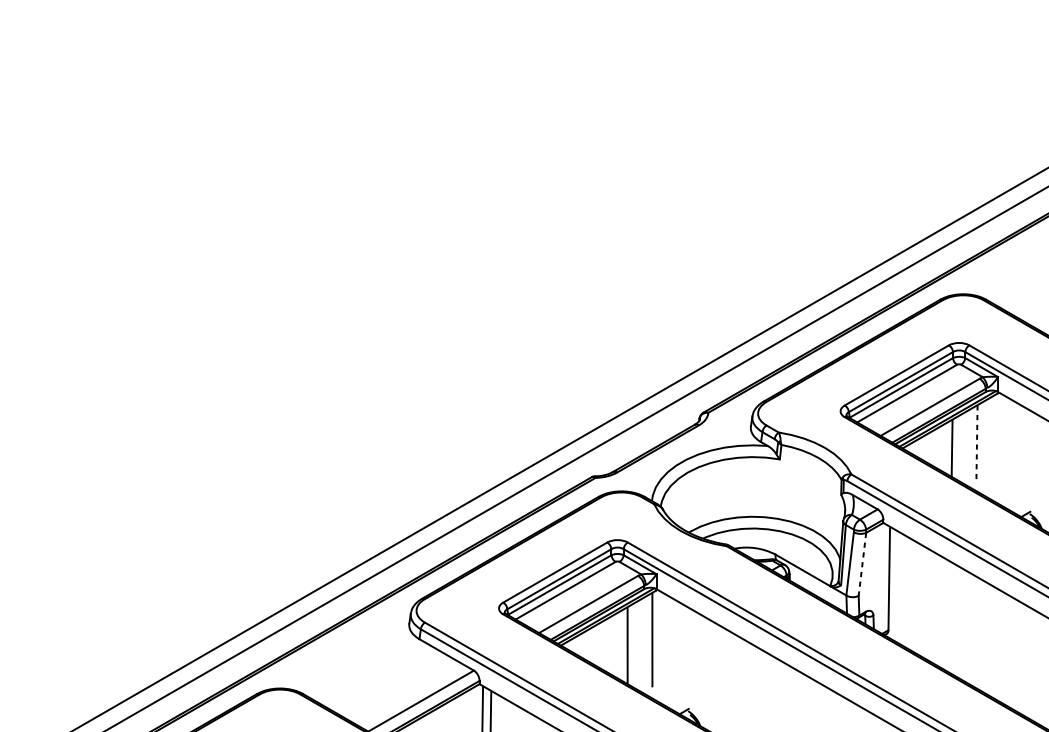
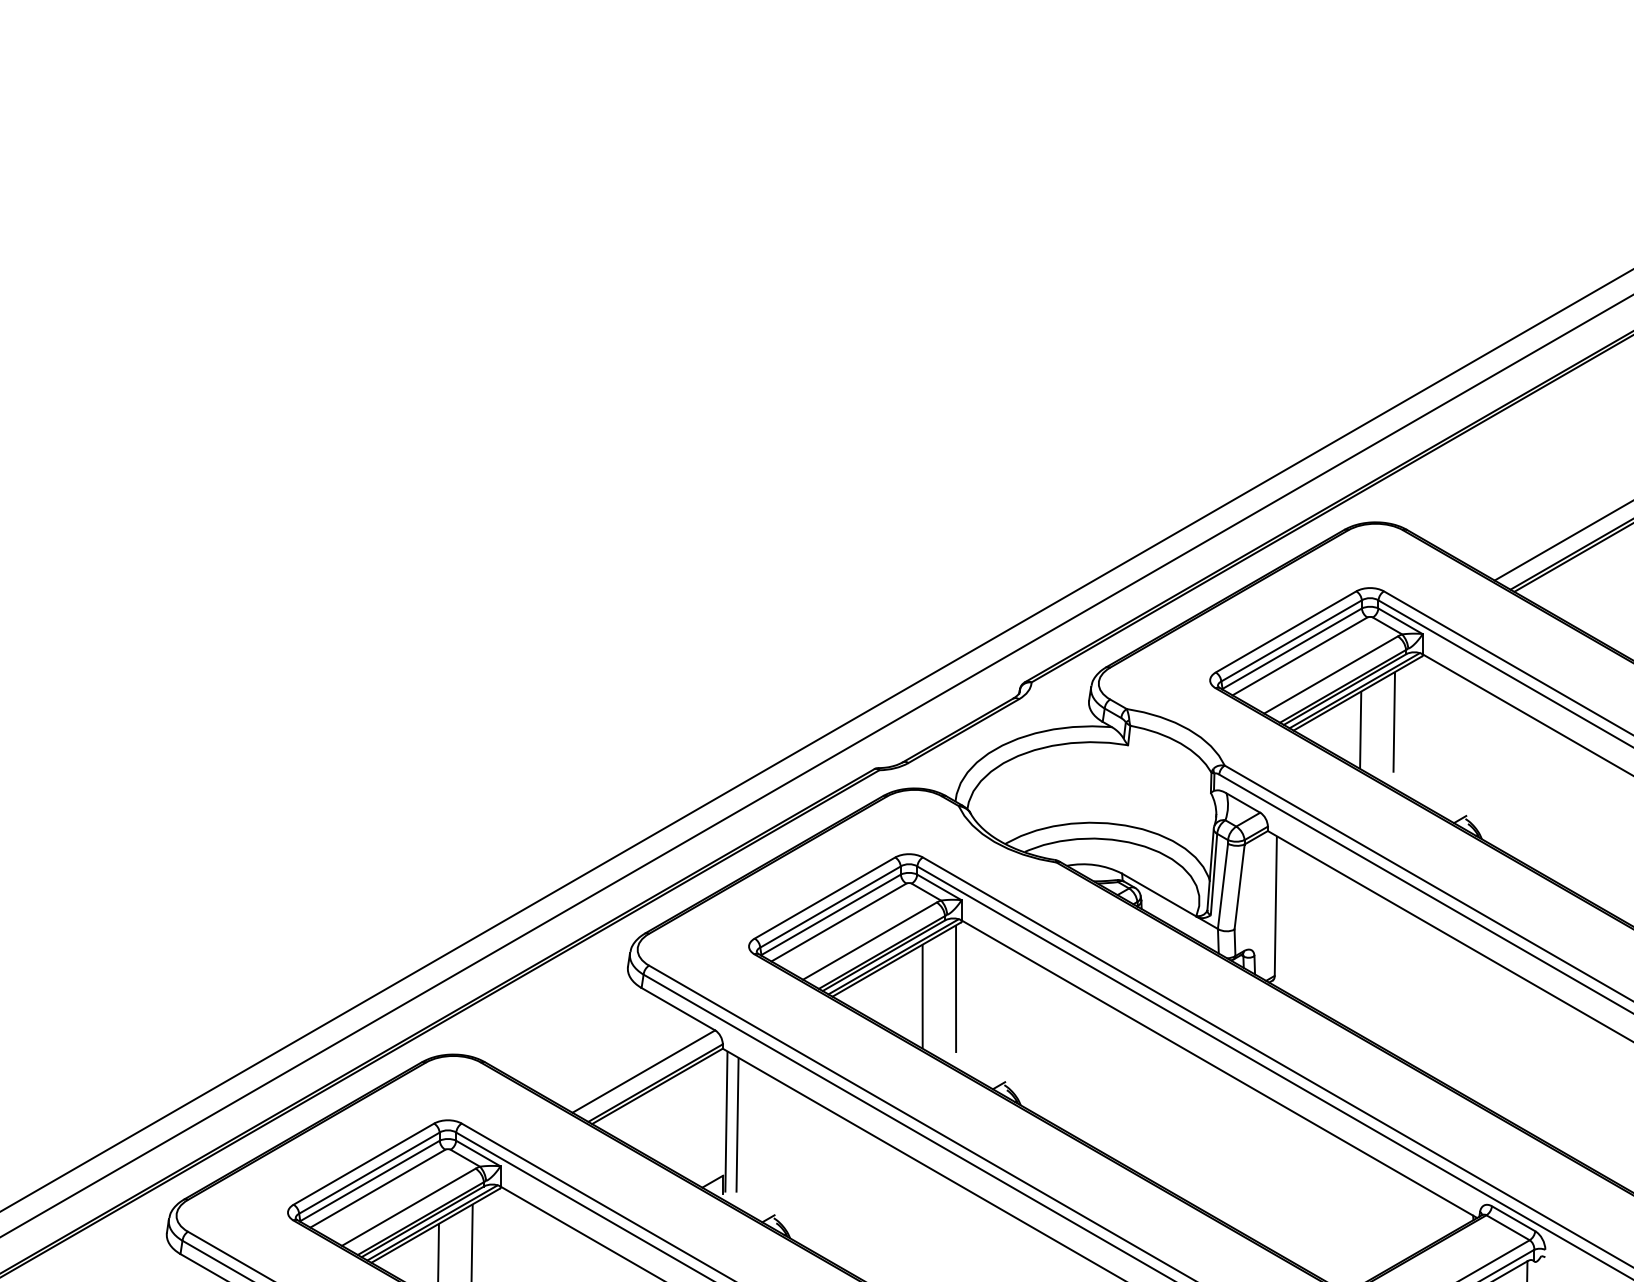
line: (977, 441) -> (1394, 721), dashed -> solid
line: (862, 564) -> (1239, 886), dashed -> solid

